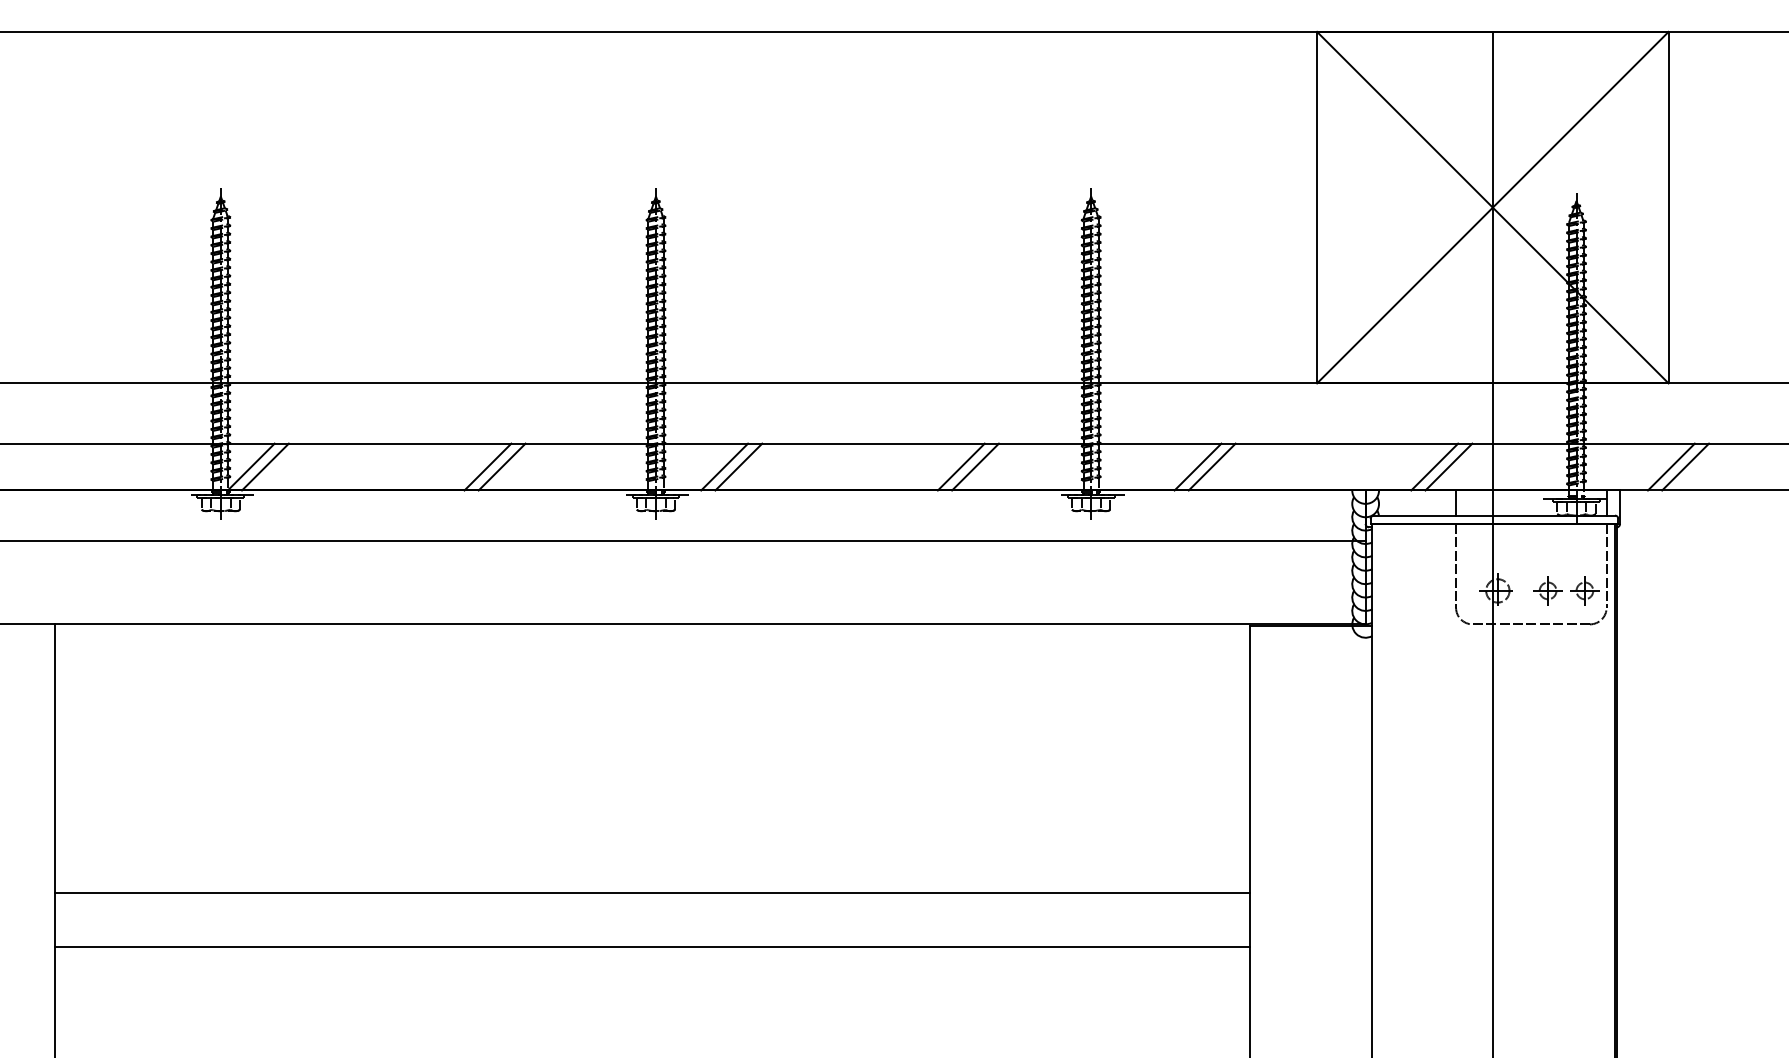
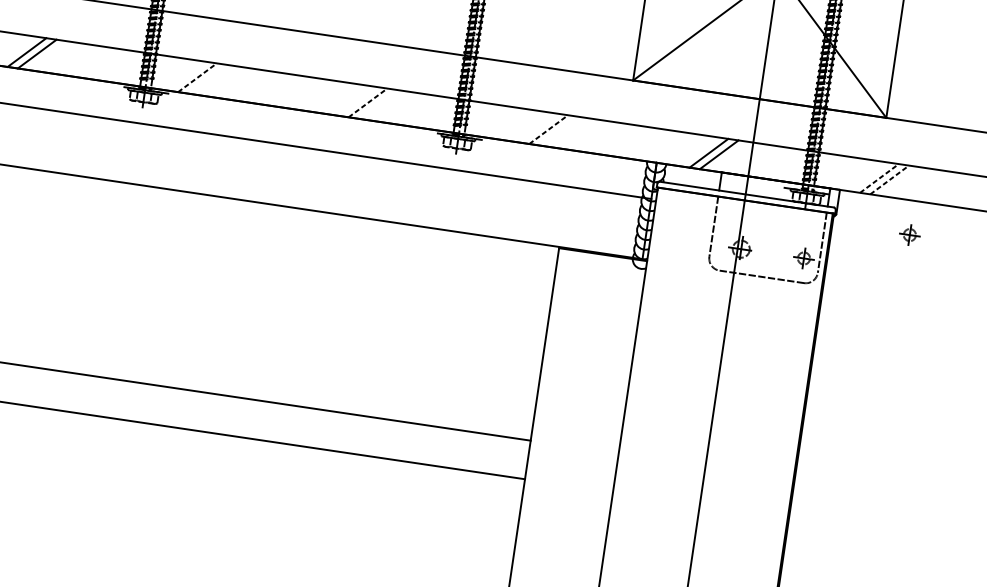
line: (724, 466) -> (197, 77), solid -> dashed
line: (738, 466) -> (207, 78), removed
line: (961, 466) -> (368, 102), solid -> dashed
line: (975, 466) -> (378, 104), removed
line: (1197, 466) -> (538, 127), removed
line: (1212, 466) -> (548, 129), solid -> dashed
line: (1671, 466) -> (879, 178), solid -> dashed
line: (1685, 466) -> (889, 179), solid -> dashed
part: (1547, 590) -> (909, 234), moved

